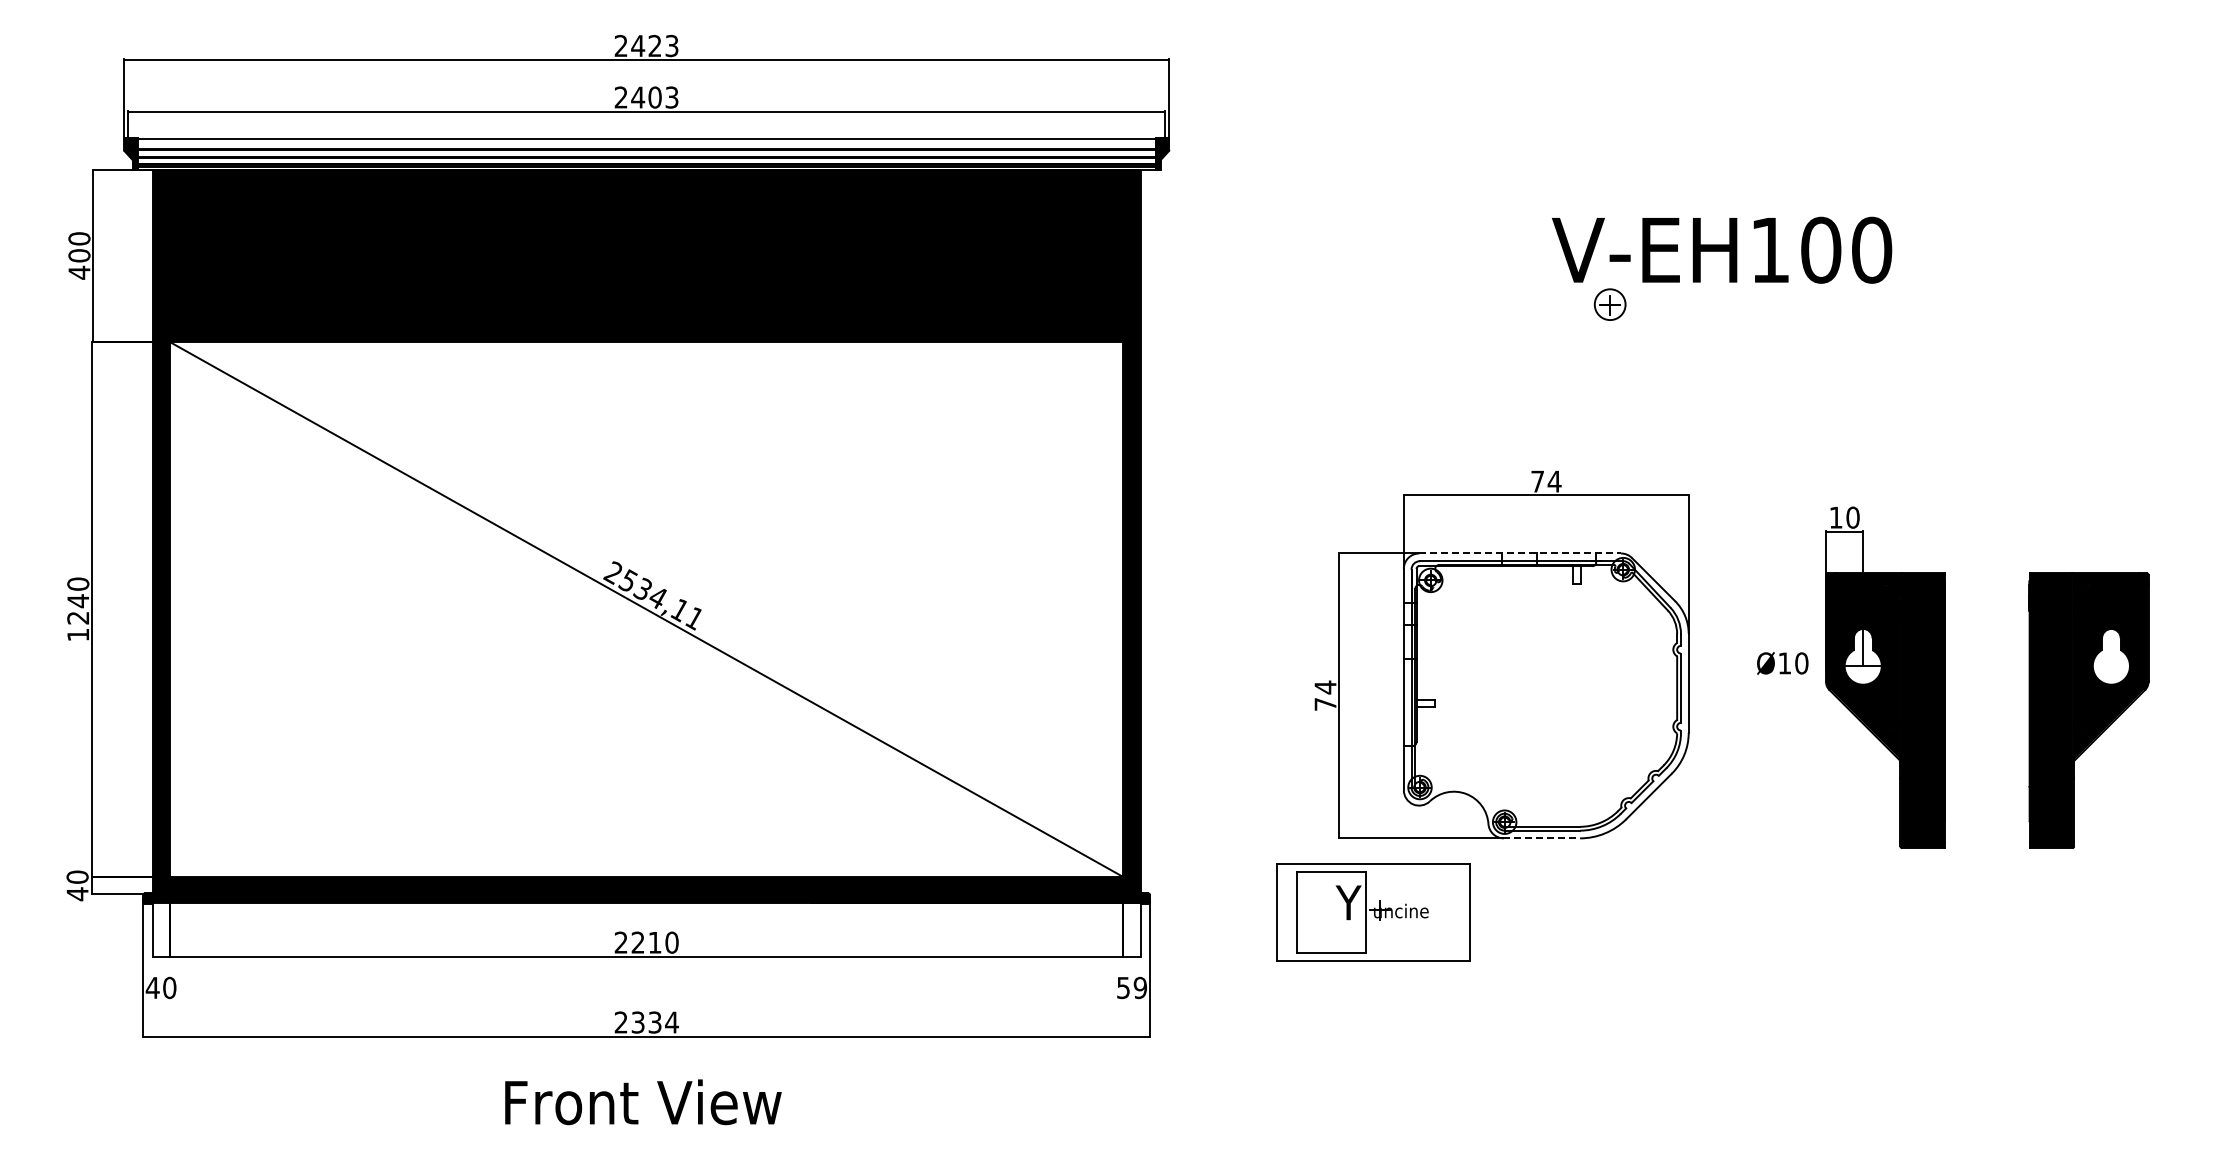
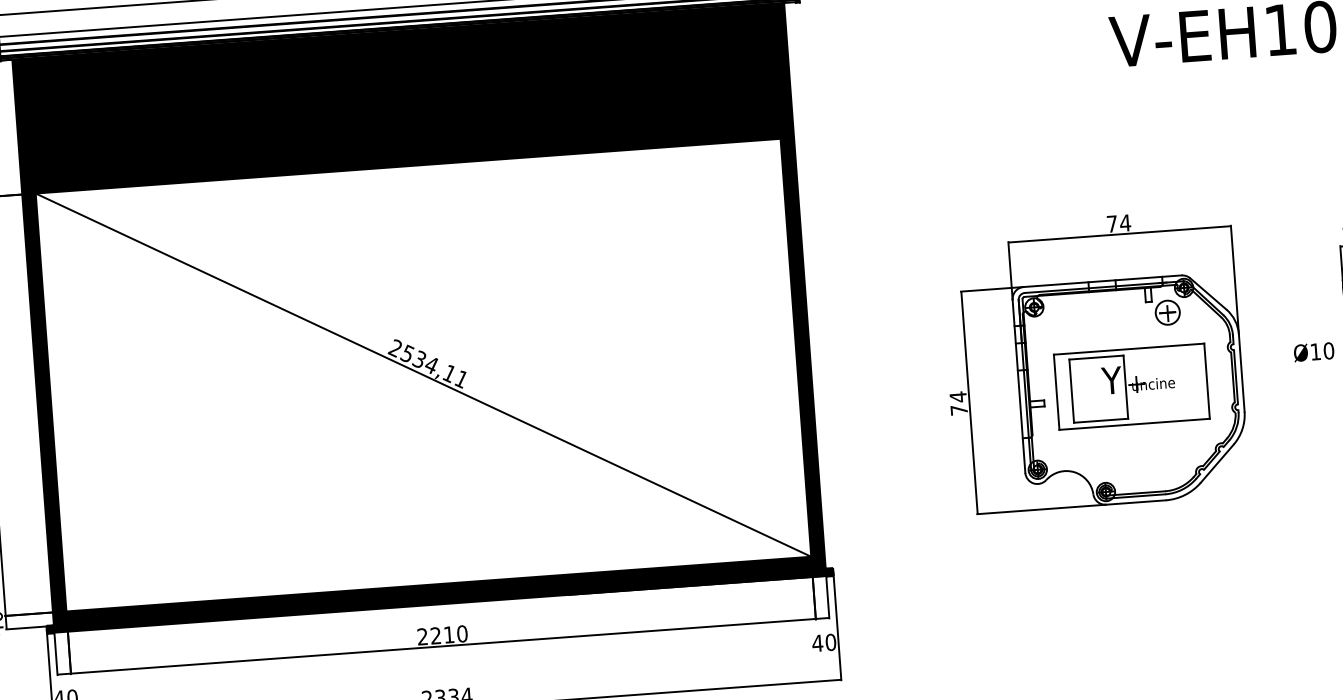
part: (1609, 304) -> (1167, 312), moved
line: (1520, 553) -> (1102, 281), dashed -> solid
line: (1542, 838) -> (1136, 502), dashed -> solid
part: (1373, 912) -> (1131, 386), moved
text: (1131, 988) -> (823, 643), 59 -> 40

